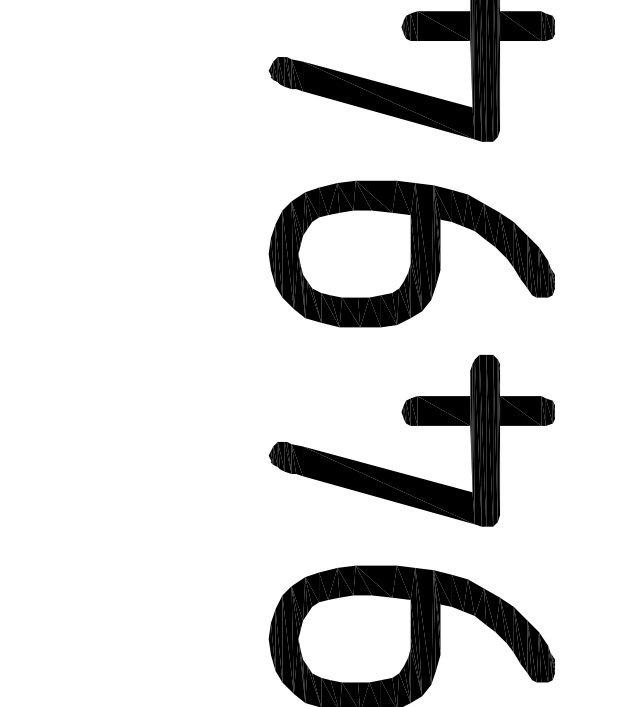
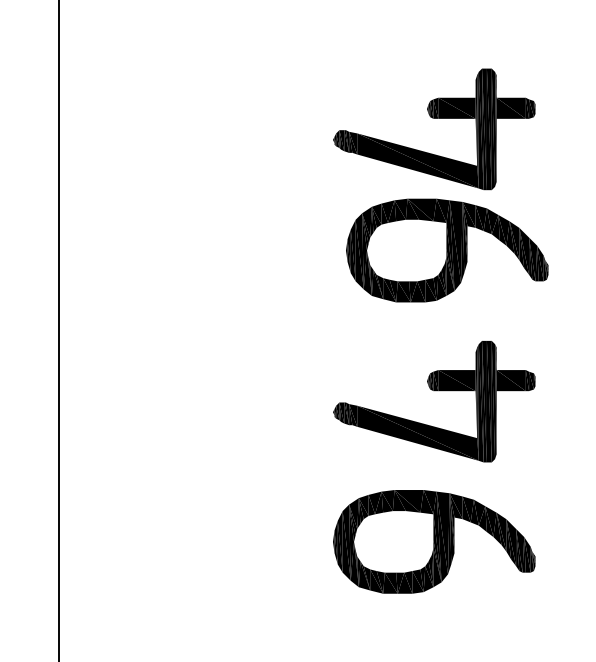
part: (412, 253) -> (447, 250), moved

